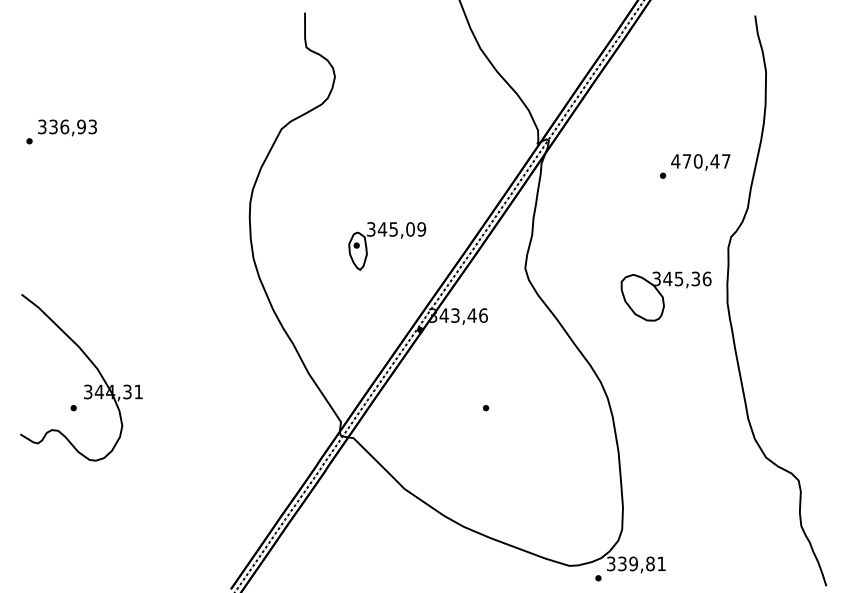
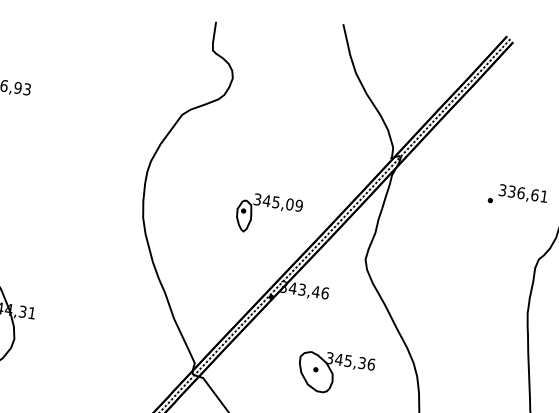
text: (700, 161) -> (523, 193), 470,47 -> 336,61
part: (385, 236) -> (268, 207), moved
part: (665, 296) -> (334, 373), moved

